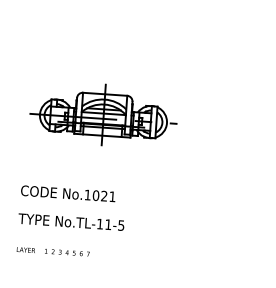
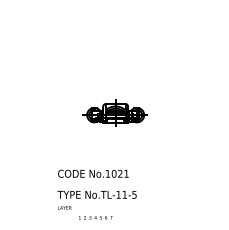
part: (103, 115) -> (115, 113), size x0.6
text: (25, 249) -> (64, 207), moved

